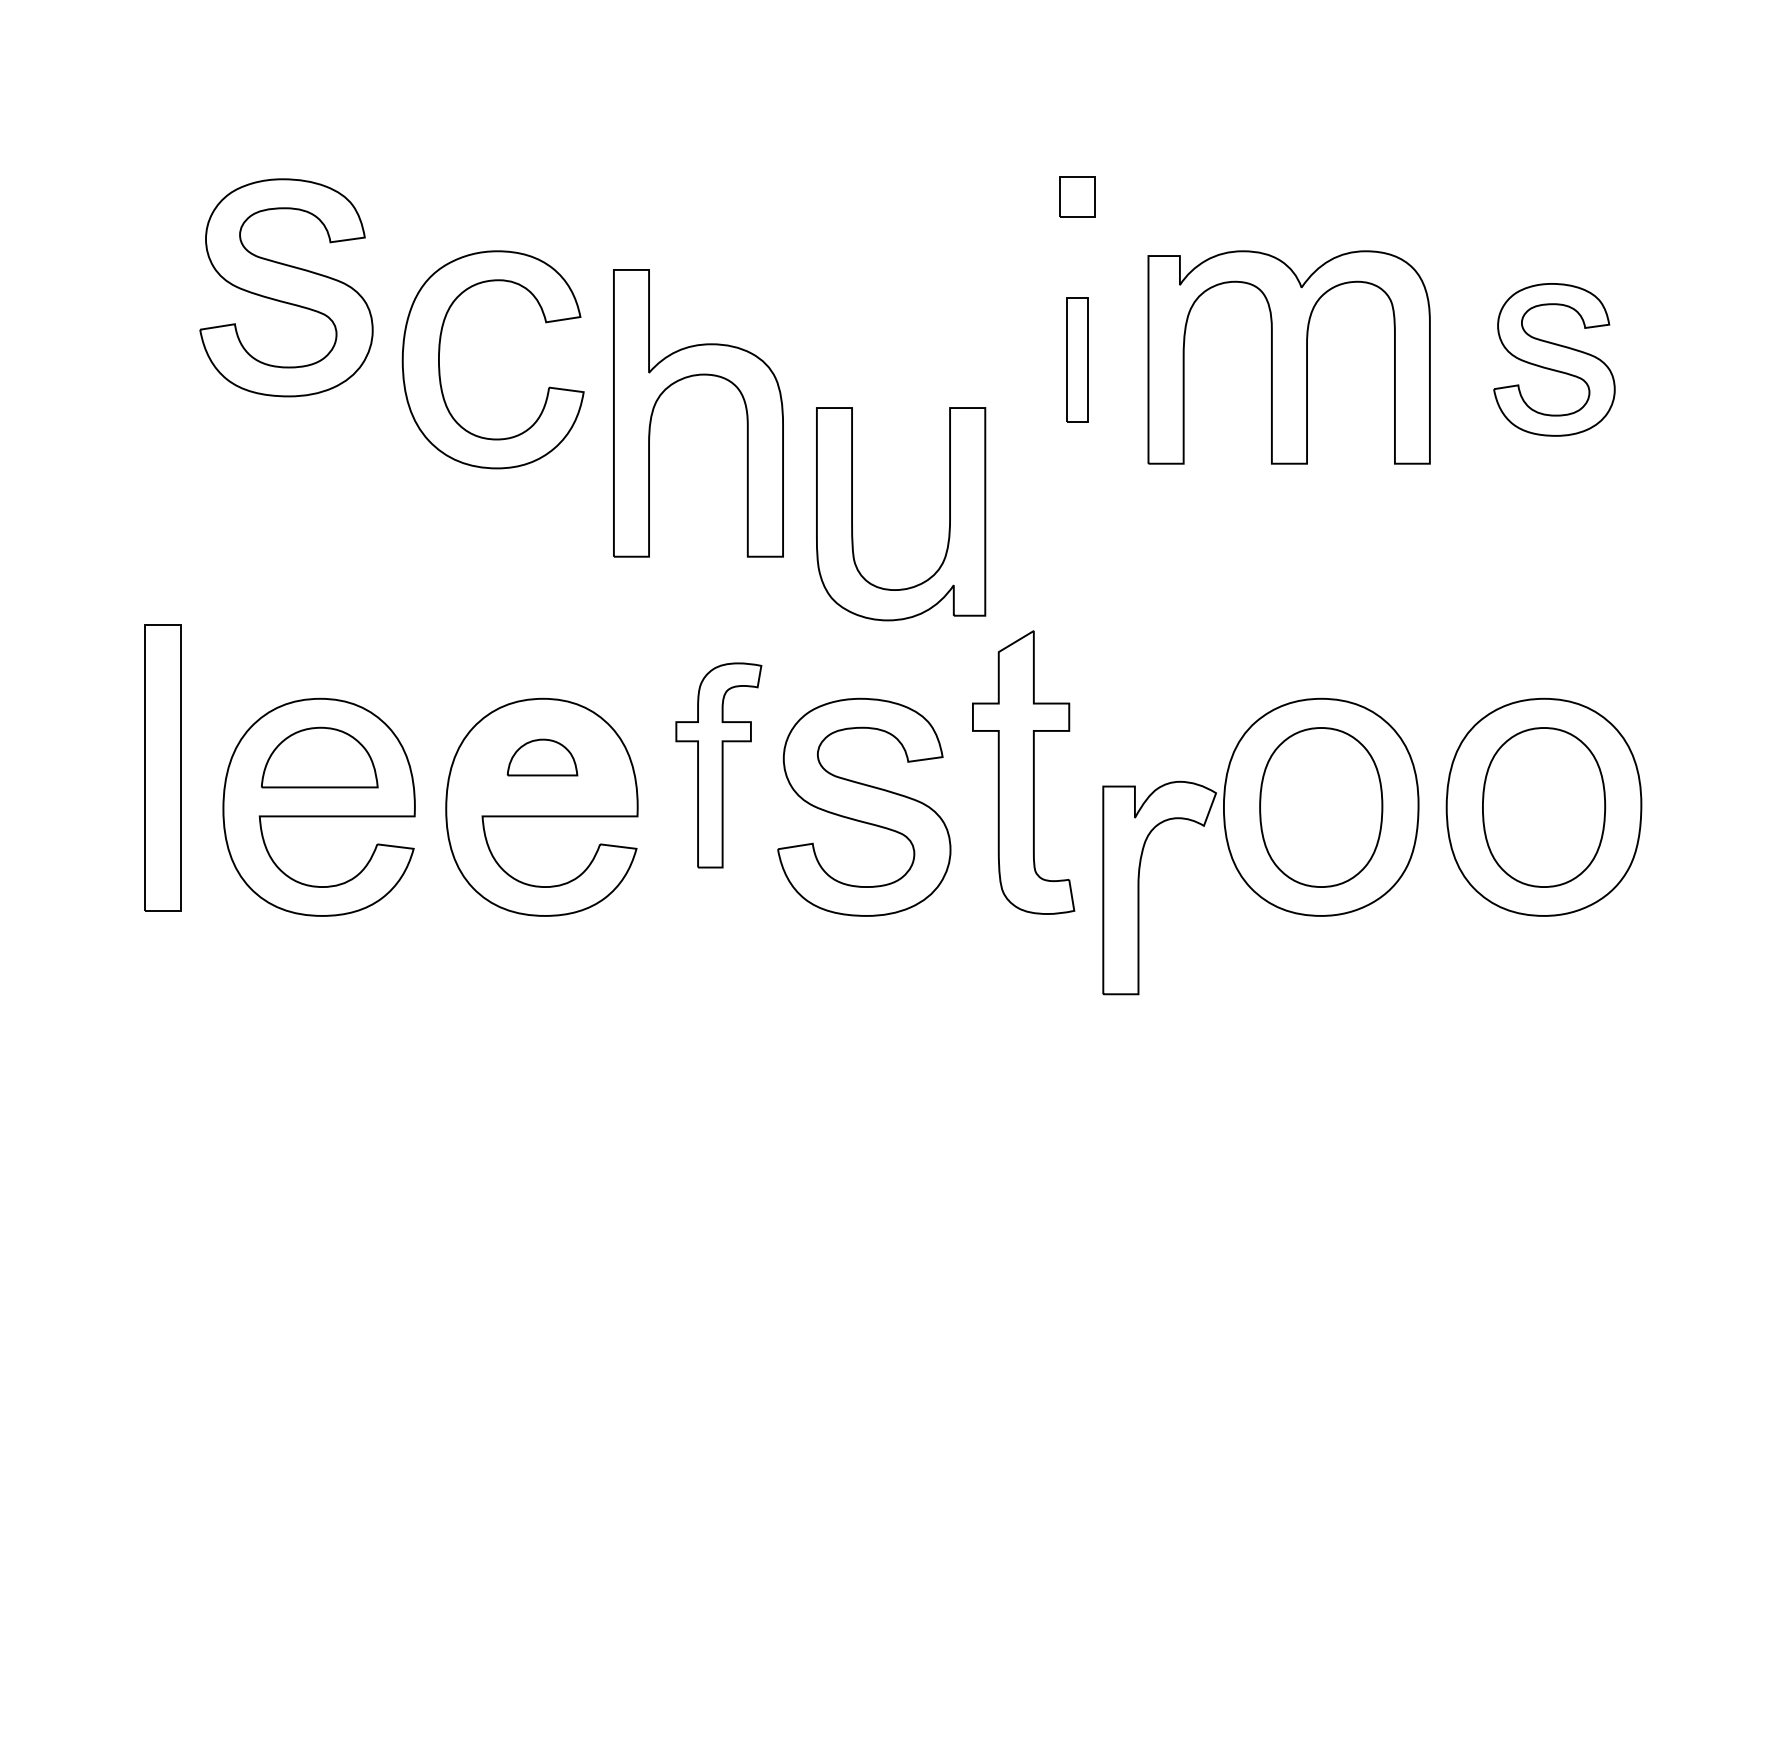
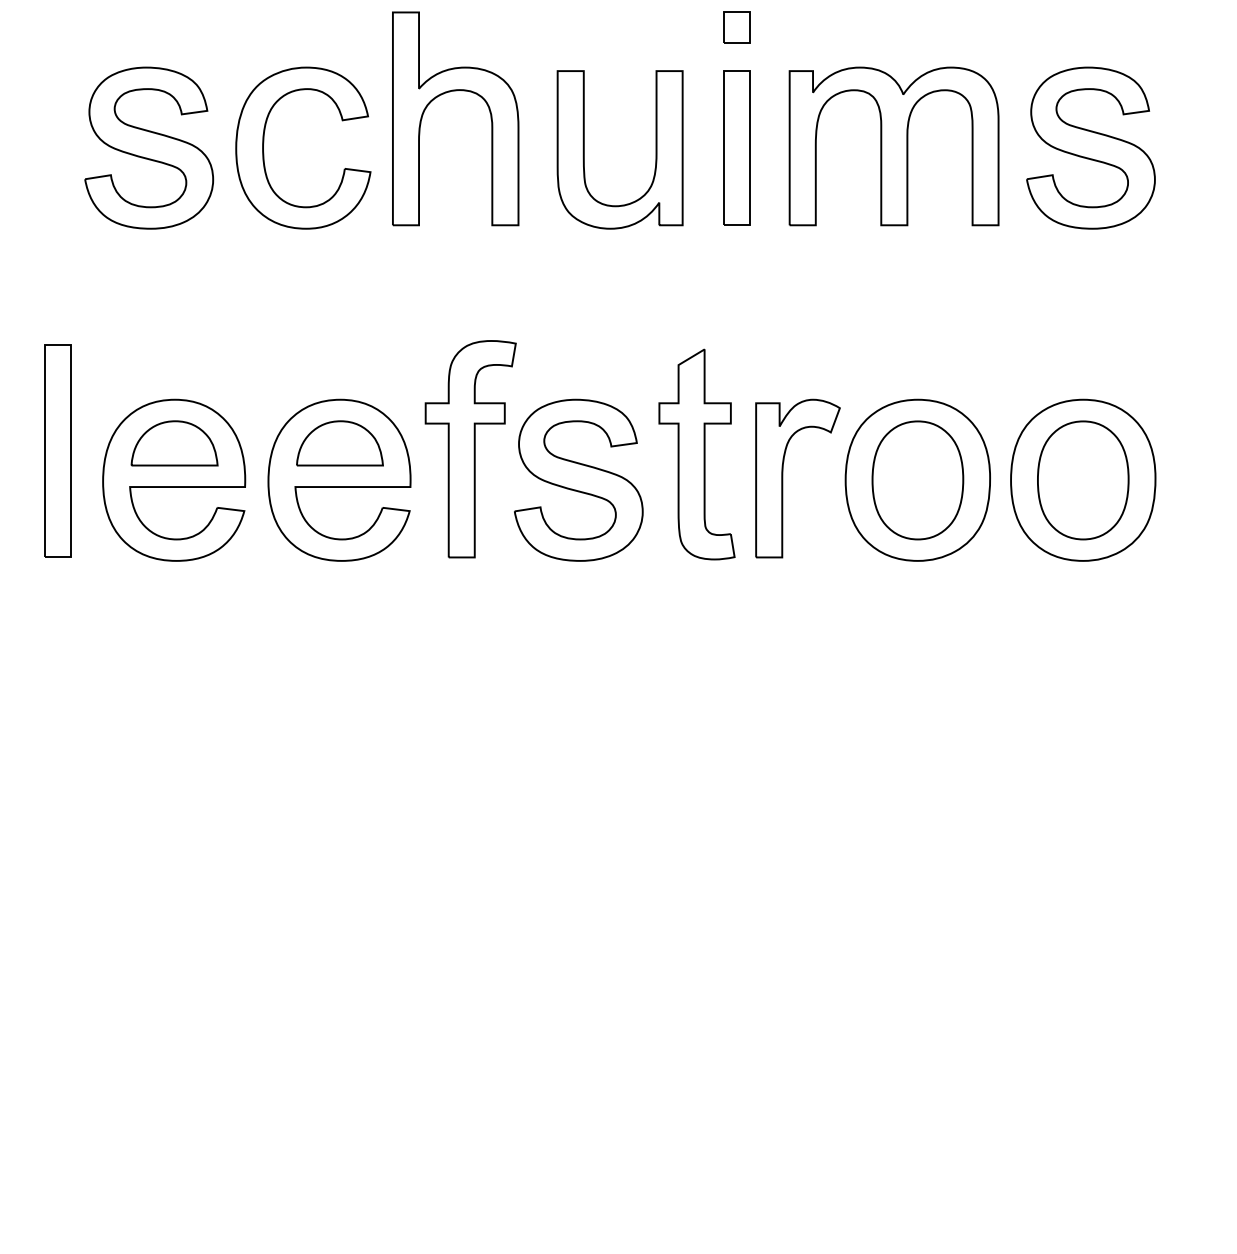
part: (286, 287) -> (149, 147), moved
part: (1077, 359) -> (737, 147), size x1.67
part: (1554, 359) -> (1091, 147), size x1.43
part: (690, 377) -> (449, 92), moved
part: (949, 514) -> (656, 150), moved
part: (542, 757) -> (339, 443), size x1.67
part: (718, 765) -> (470, 449), size x1.43
part: (1139, 887) -> (783, 478), moved

